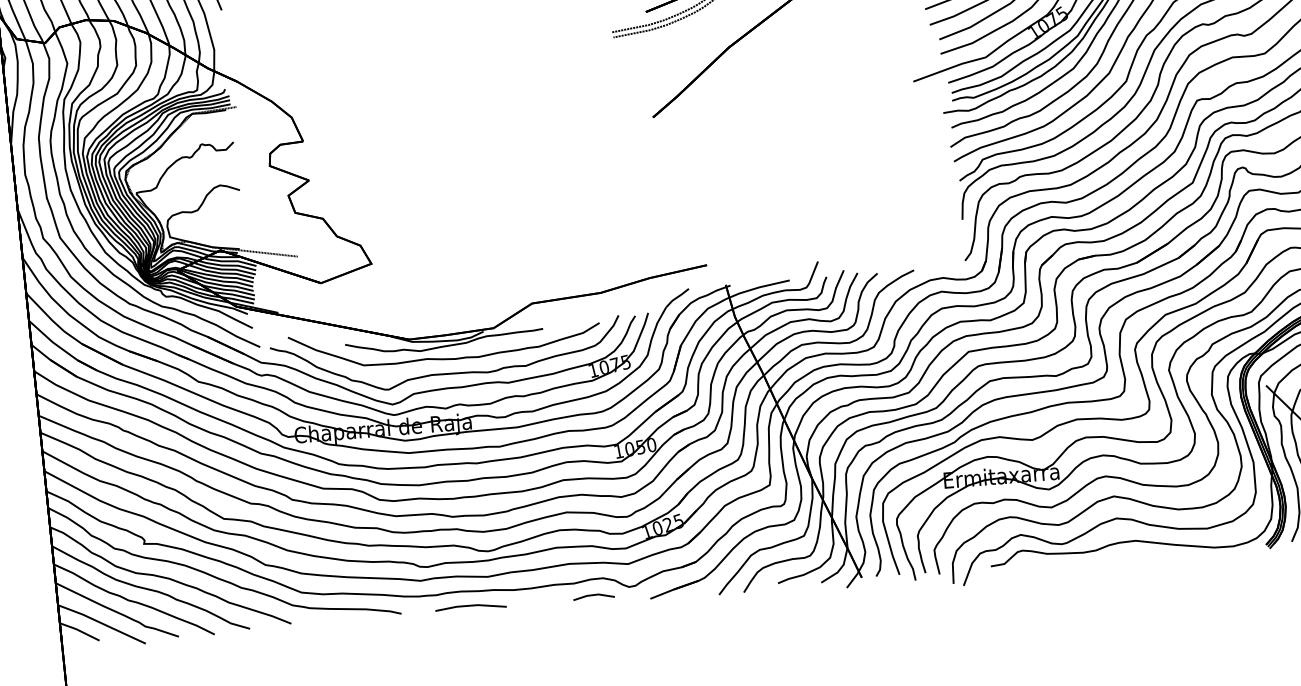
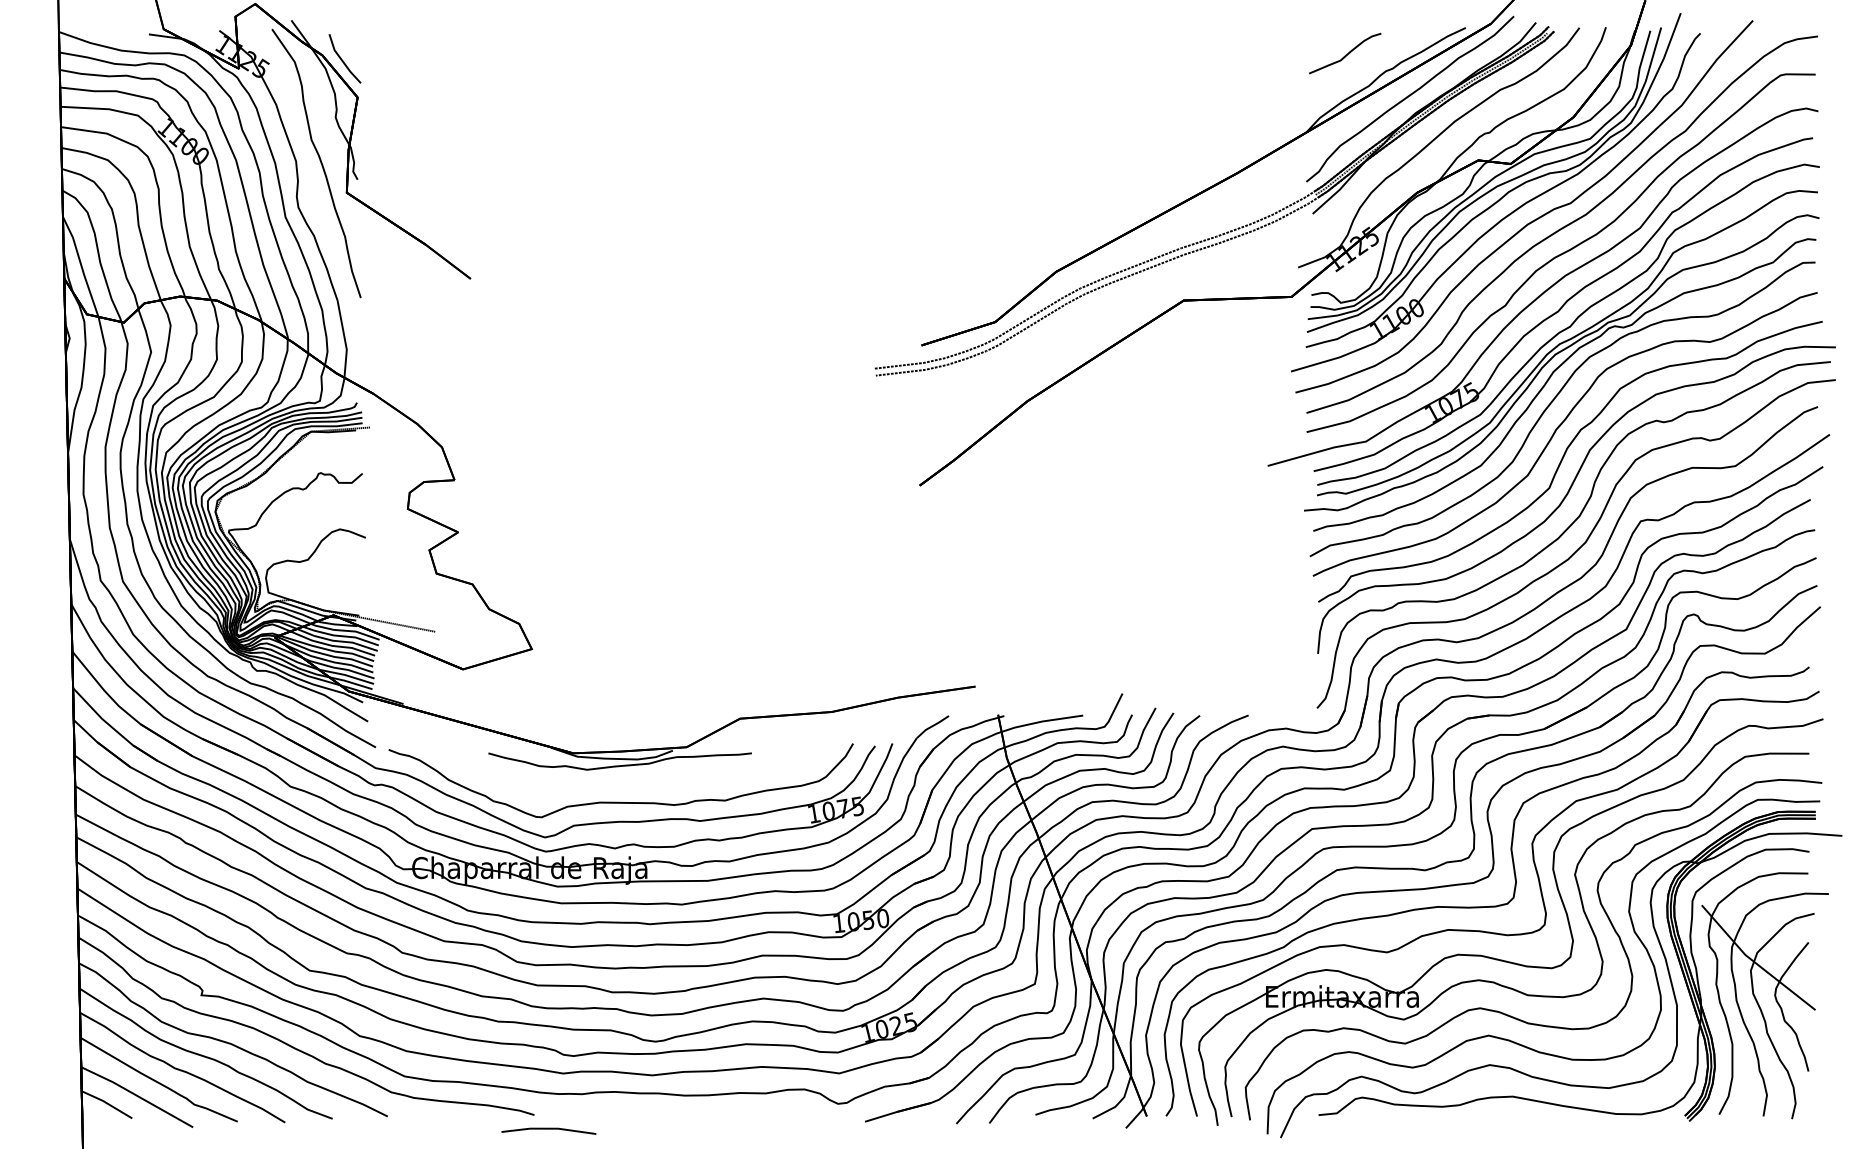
curve: (441, 358) -> (614, 781), removed
line: (593, 595) -> (790, 1111), removed
line: (470, 606) -> (548, 1129), moved

